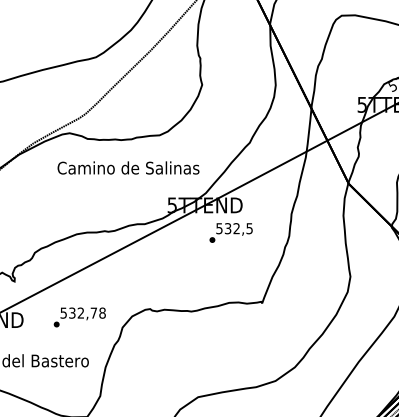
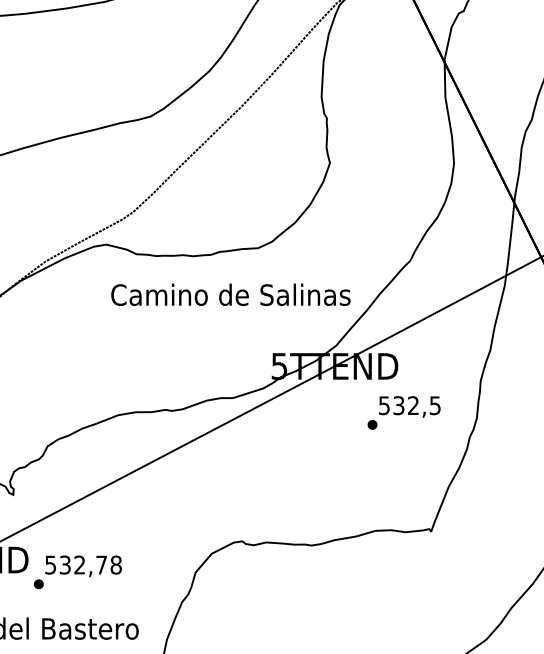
text: (128, 167) -> (230, 293), moved
text: (230, 232) -> (403, 412), moved
text: (79, 317) -> (77, 572), moved

